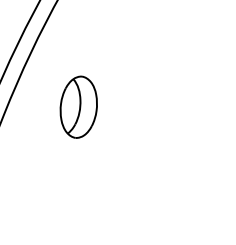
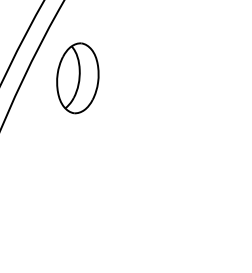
part: (78, 106) -> (77, 77), moved

